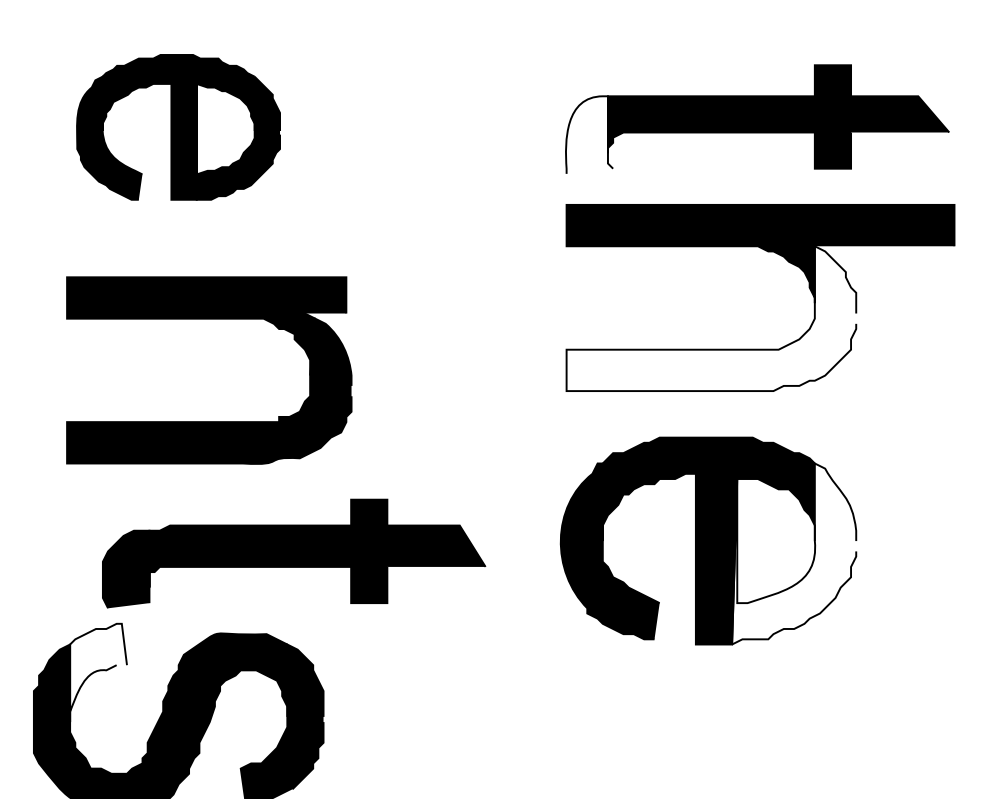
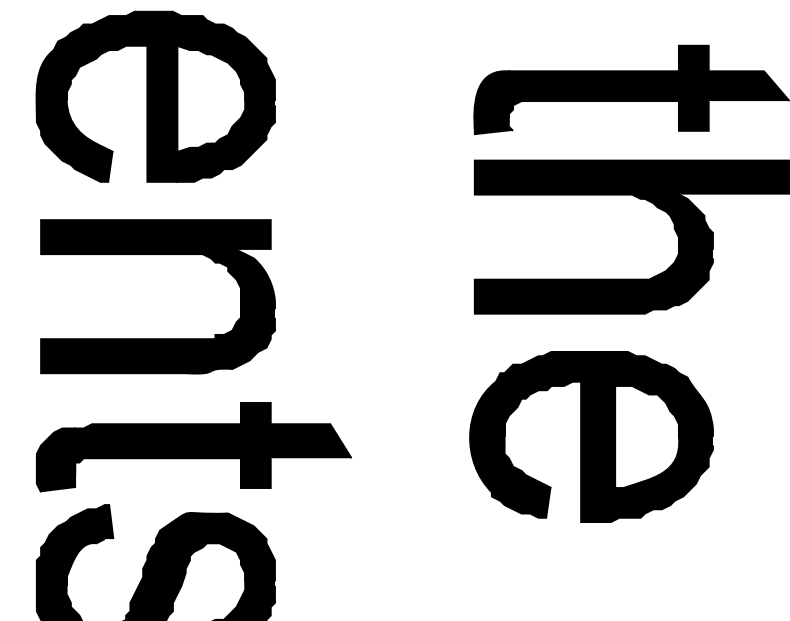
part: (178, 127) -> (155, 96), size x1.43
fill: (589, 134) -> (493, 102), added
fill: (711, 318) -> (593, 253), added
part: (209, 319) -> (158, 254), moved
part: (294, 553) -> (194, 447), moved
fill: (794, 553) -> (662, 447), added
fill: (98, 672) -> (89, 545), added

